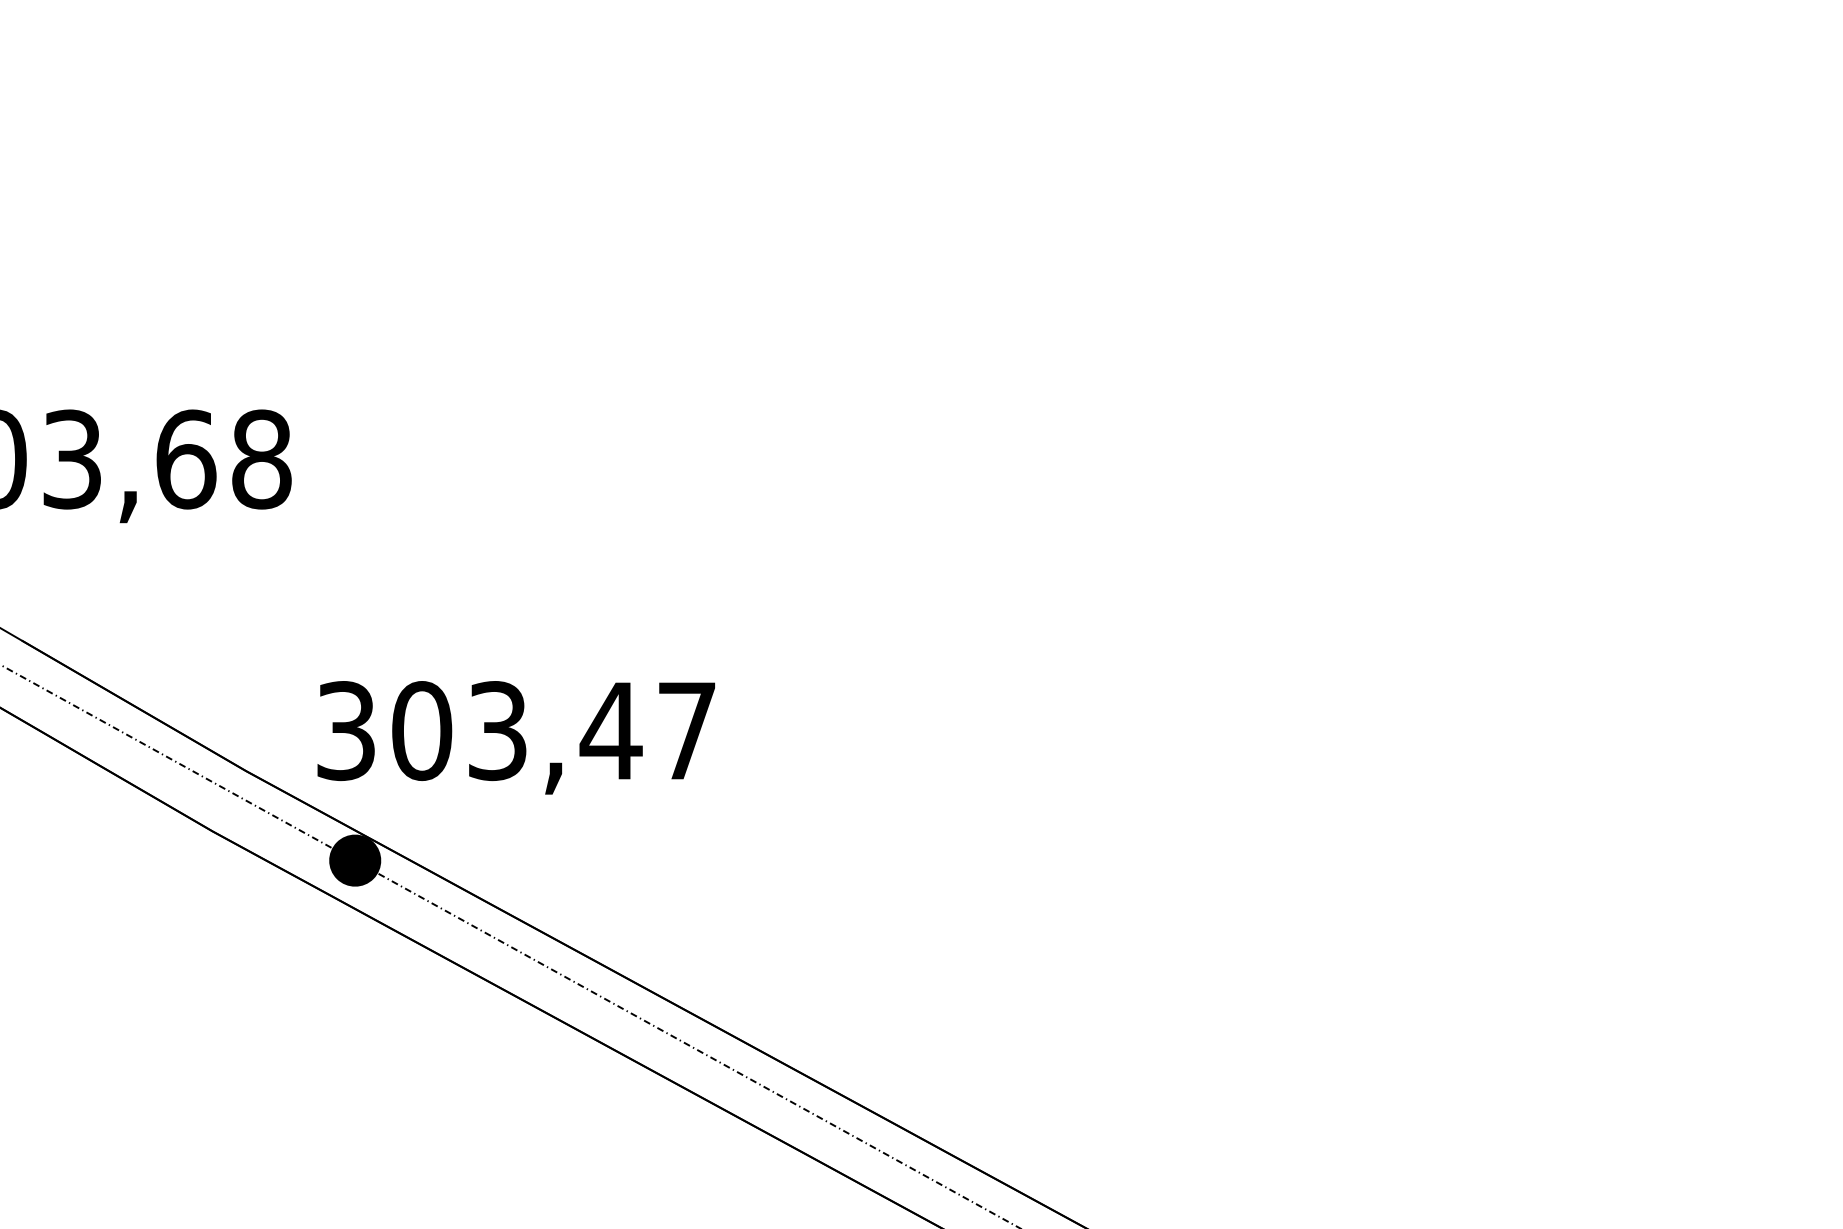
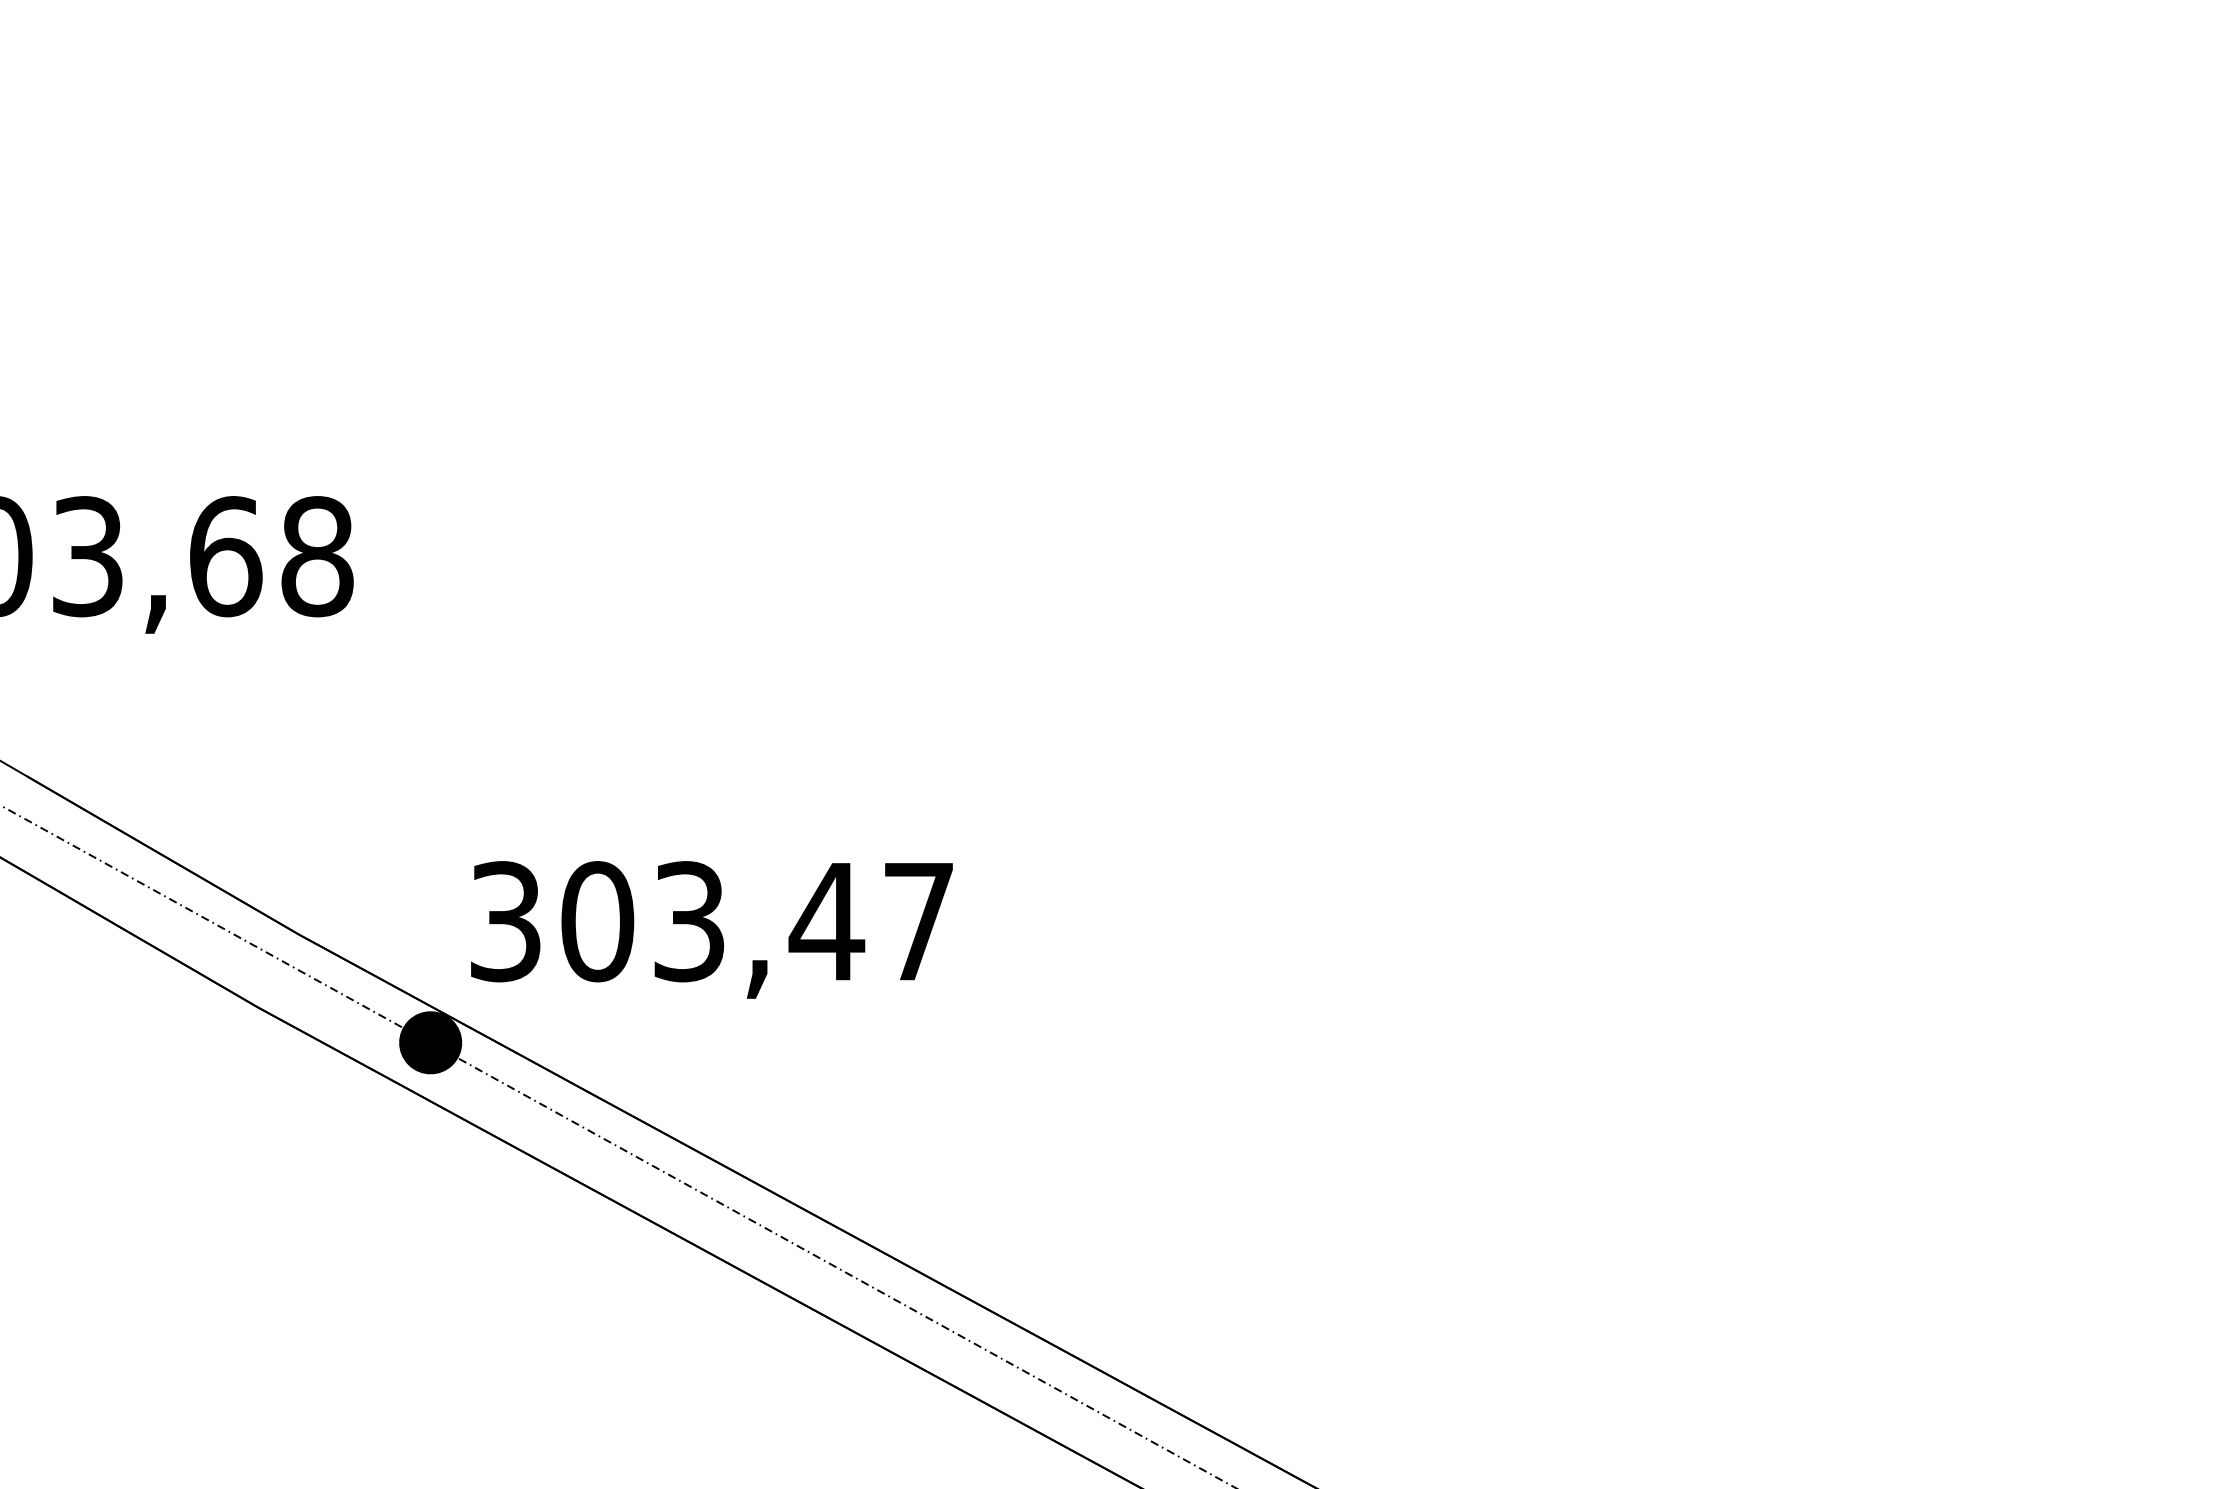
text: (515, 737) -> (711, 929), moved

